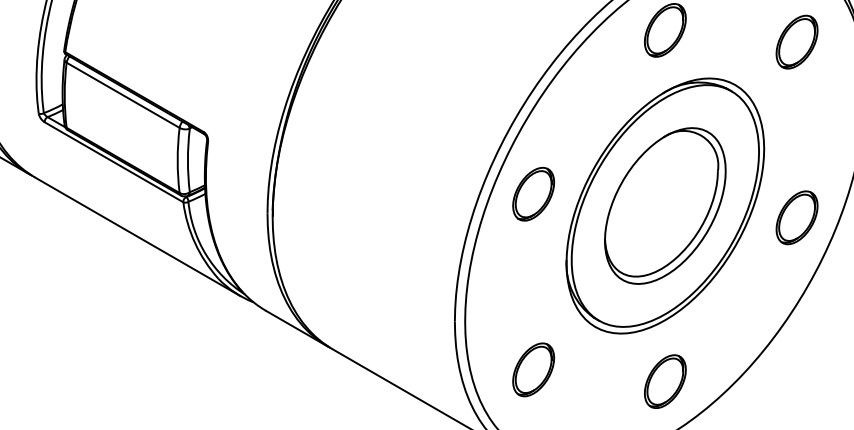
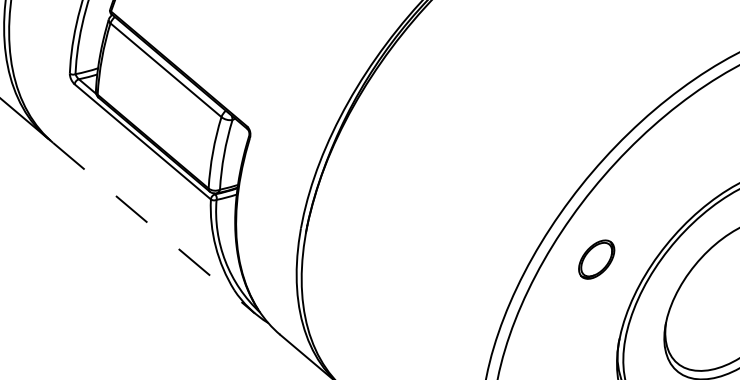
part: (533, 193) -> (596, 258), size x0.7
line: (137, 236) -> (153, 227), solid -> dashed

